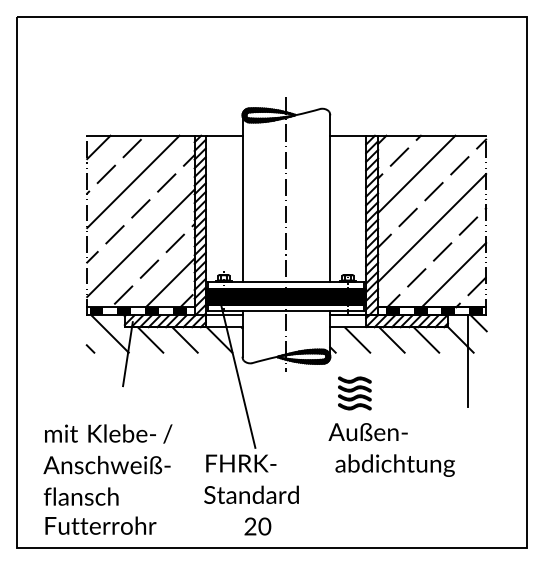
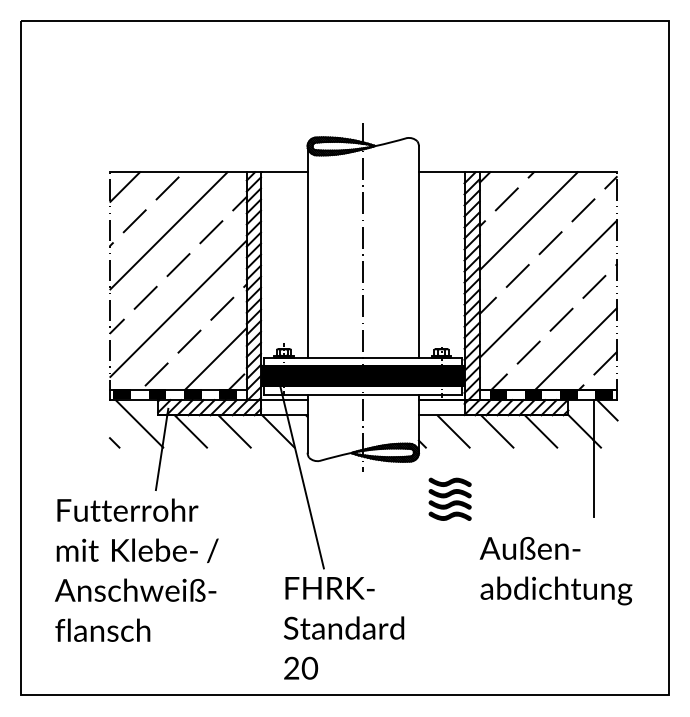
text: (367, 432) -> (529, 548), moved
text: (240, 463) -> (329, 588), moved
text: (395, 465) -> (556, 590), moved
text: (251, 494) -> (344, 627), moved
text: (100, 525) -> (127, 509), moved
text: (258, 525) -> (301, 667), moved

